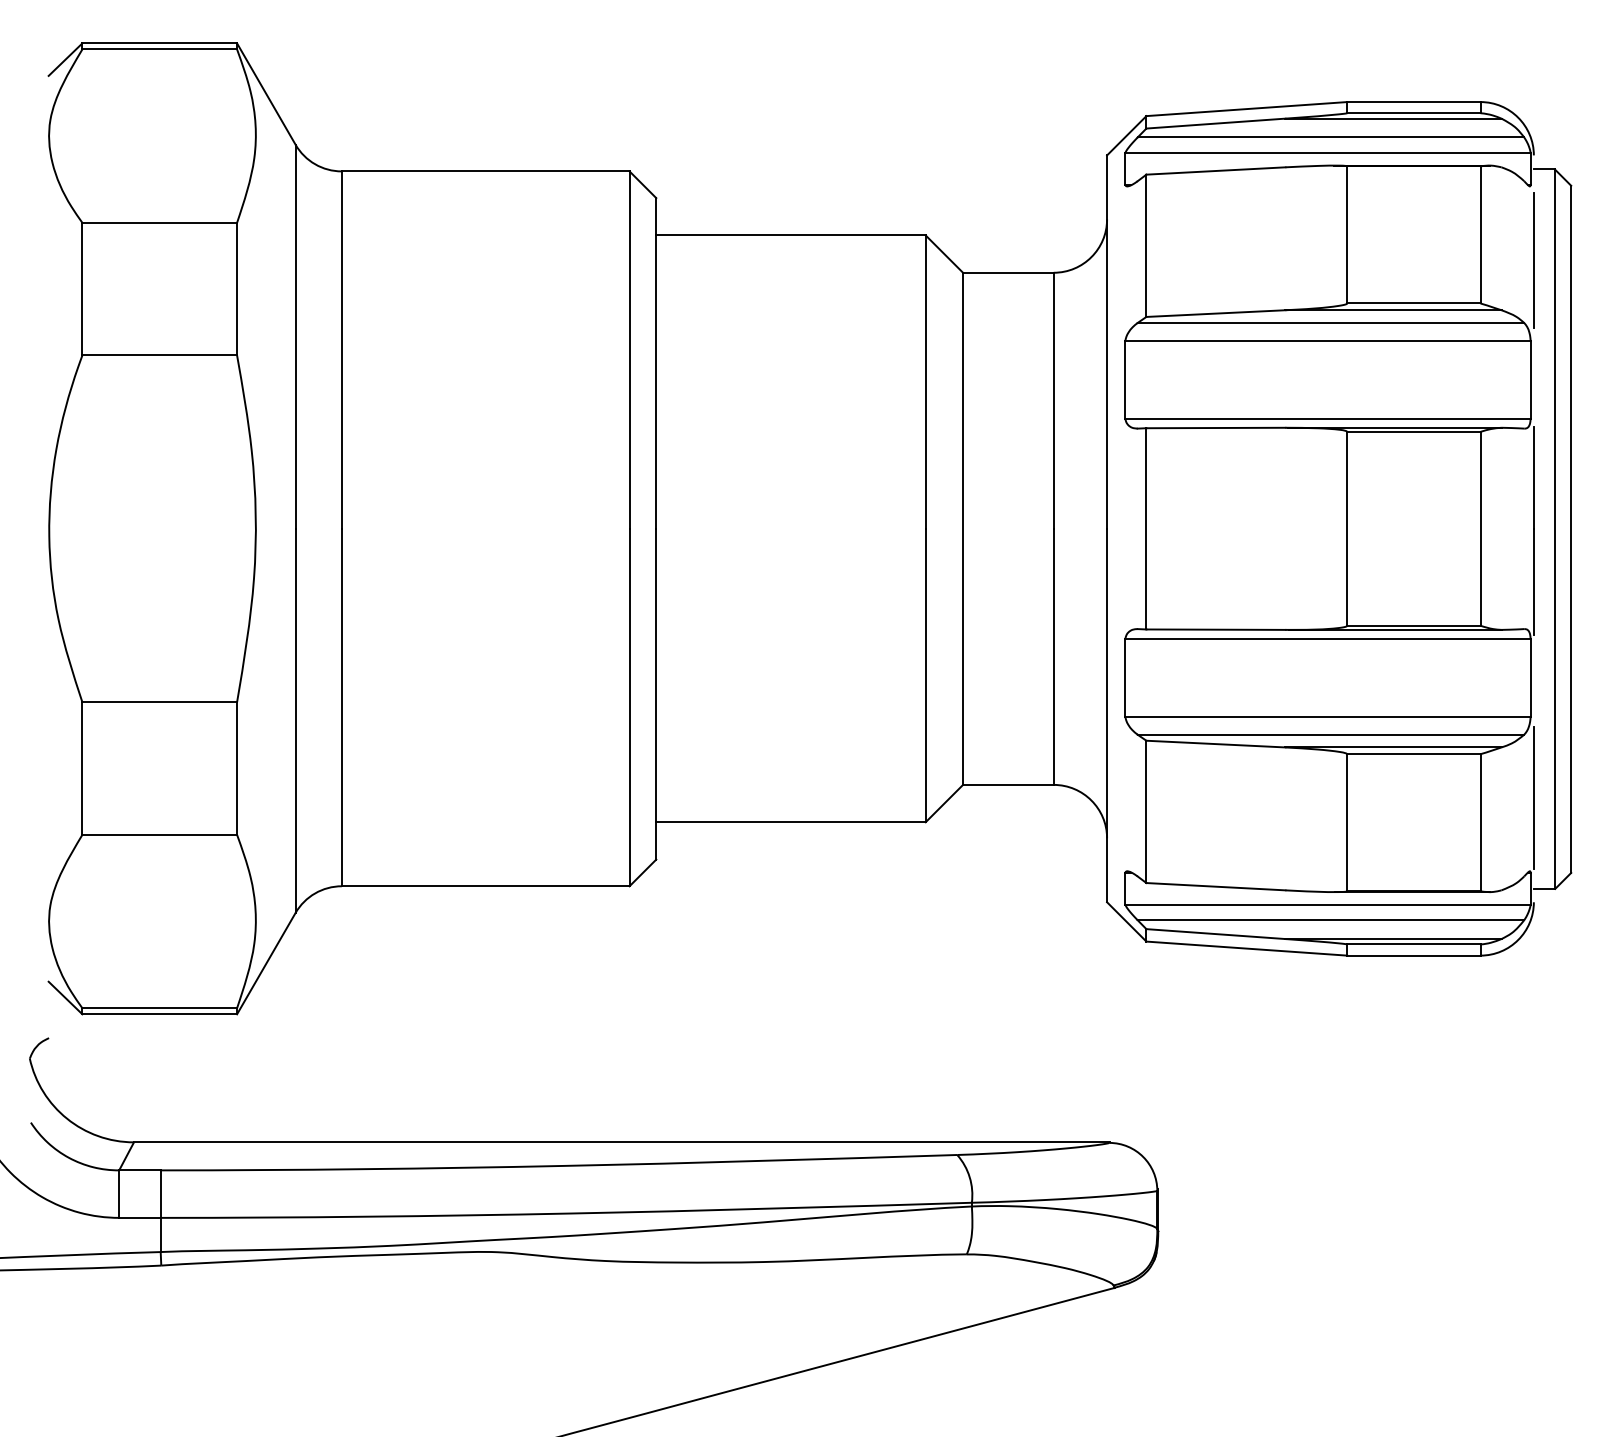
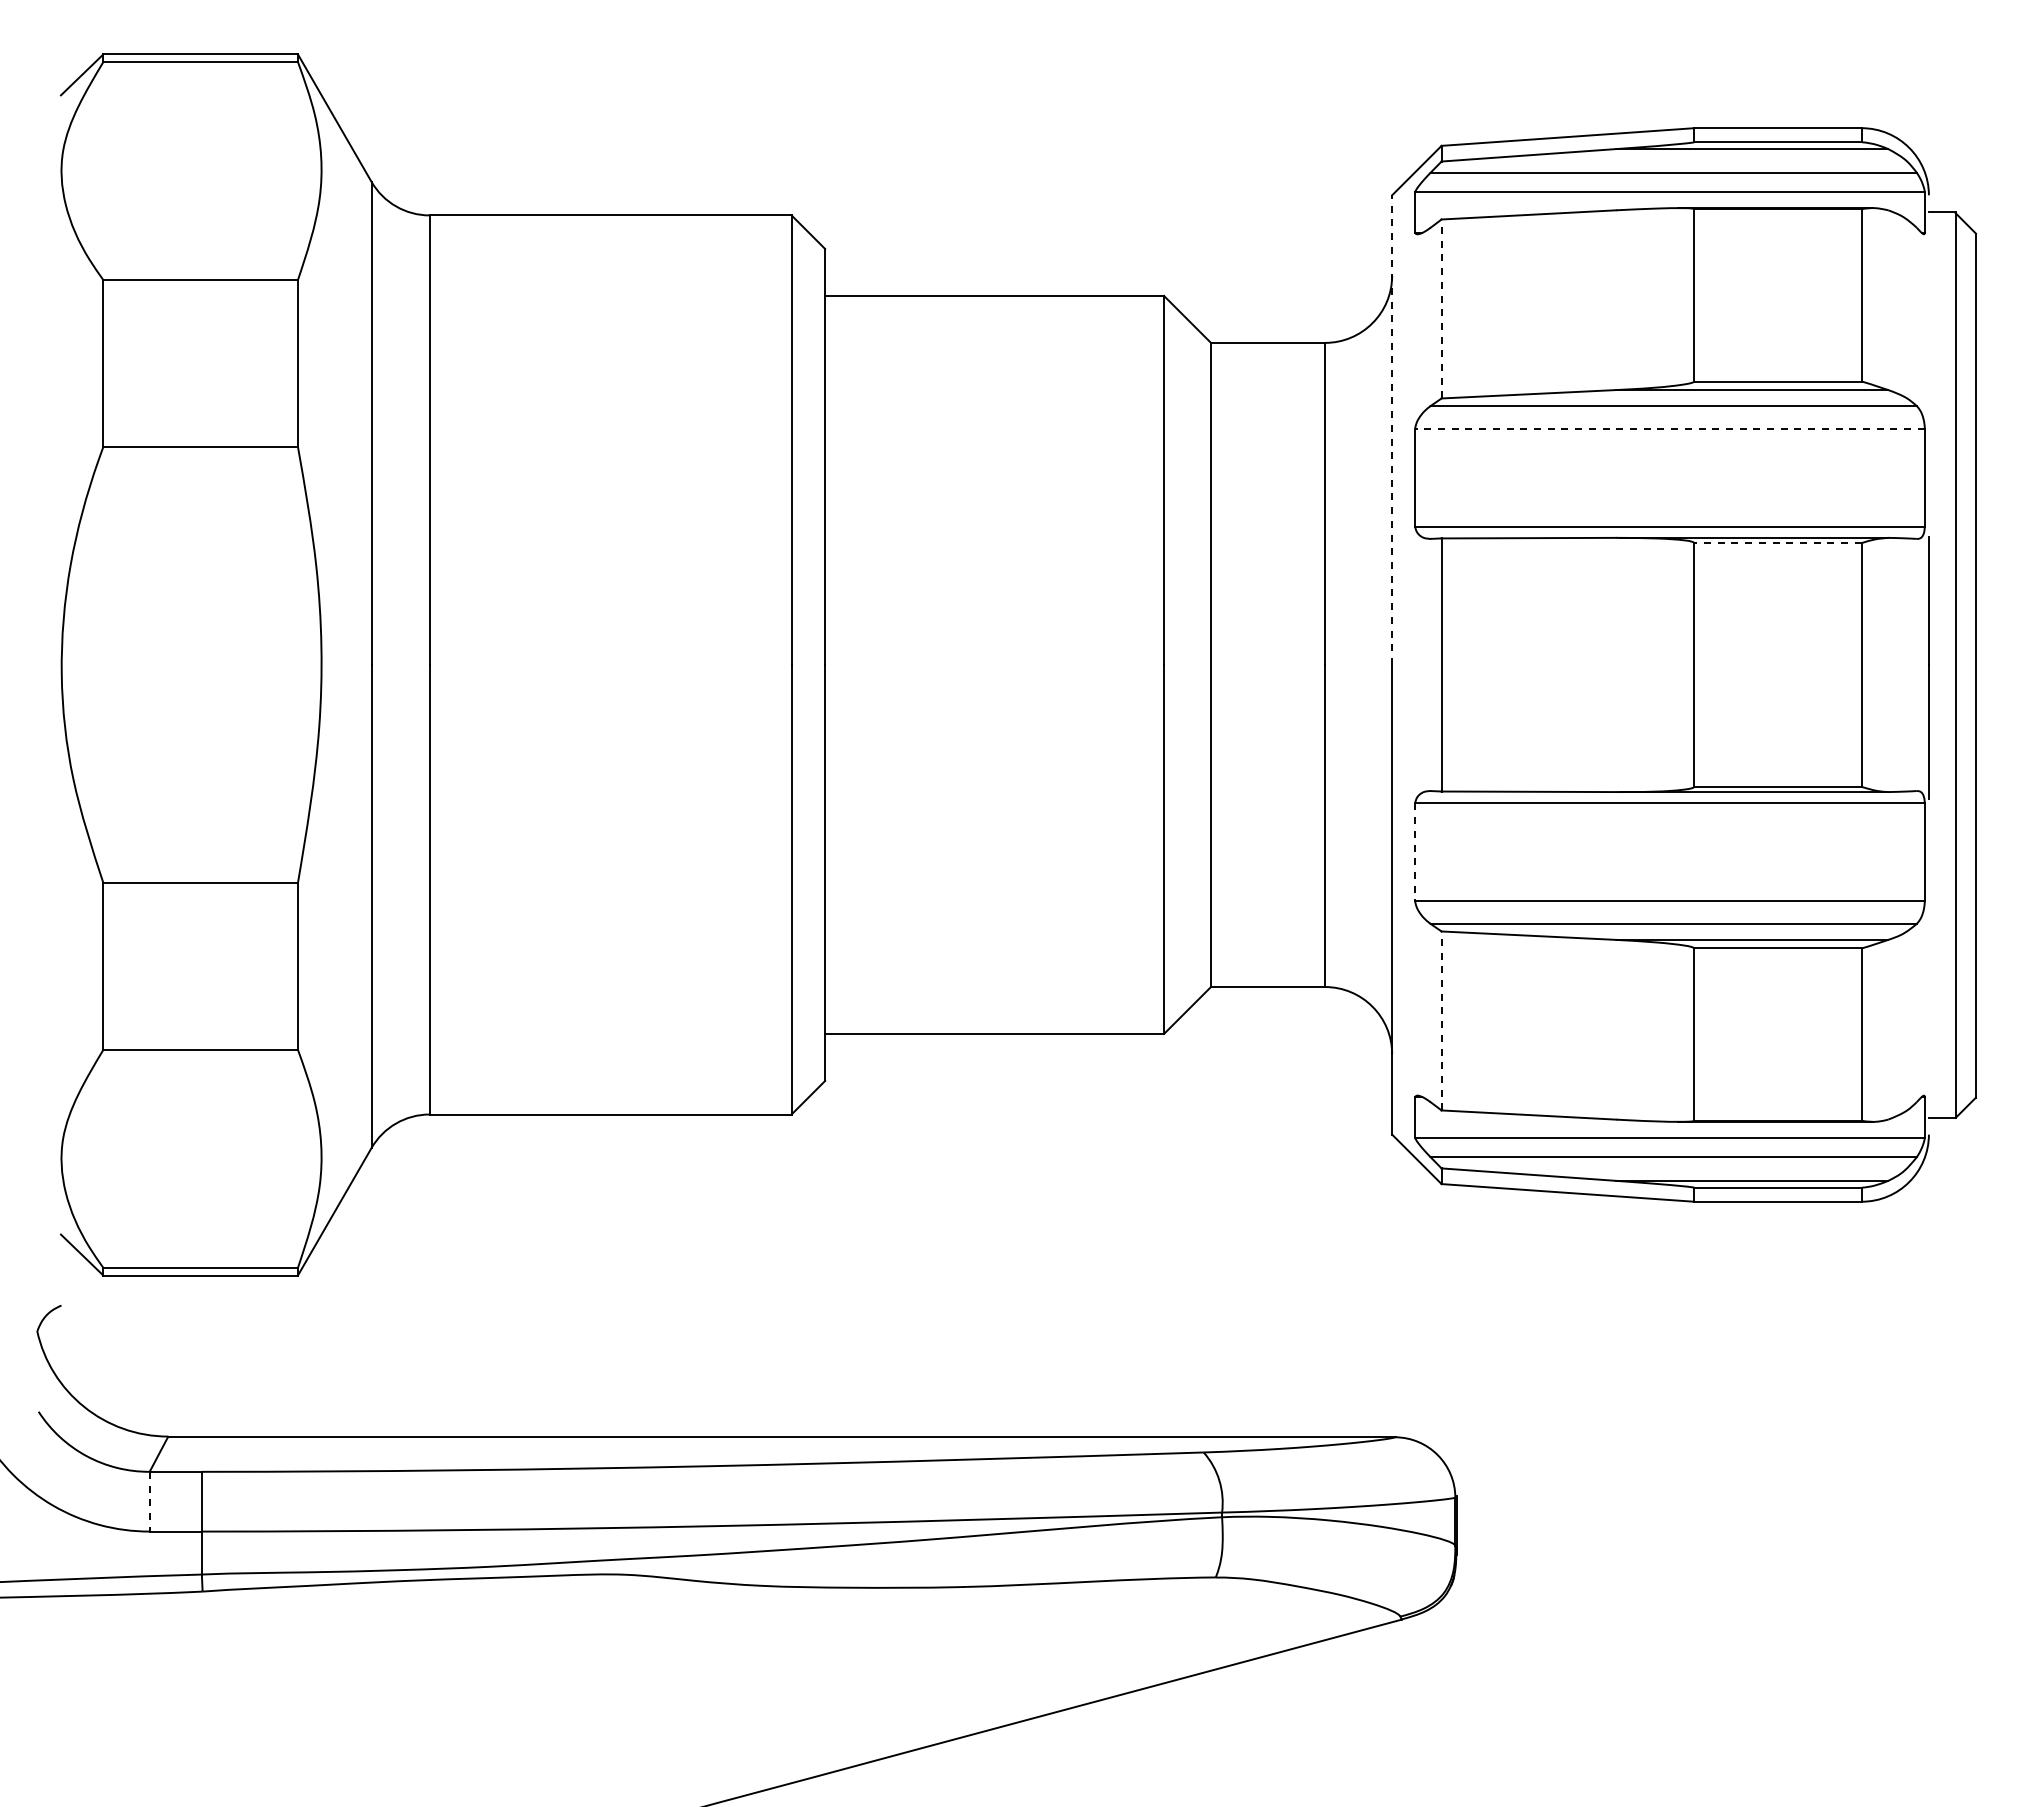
line: (1146, 245) -> (1441, 308), solid -> dashed
line: (1533, 260) -> (1928, 327), removed
line: (1328, 340) -> (1670, 428), solid -> dashed
line: (1107, 342) -> (1392, 430), solid -> dashed
line: (1413, 432) -> (1777, 543), solid -> dashed
line: (1125, 677) -> (1415, 852), solid -> dashed
line: (1533, 798) -> (1928, 1003), removed
line: (1146, 811) -> (1441, 1020), solid -> dashed
line: (119, 1193) -> (149, 1501), solid -> dashed

